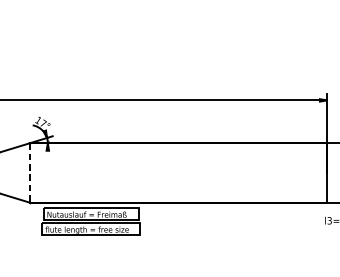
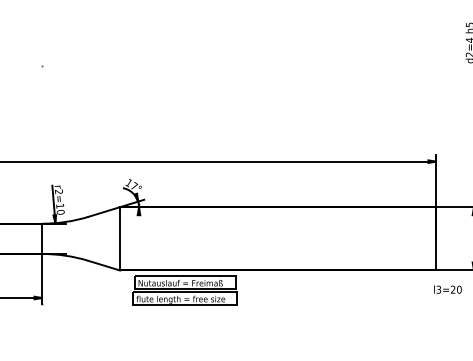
line: (29, 172) -> (119, 238), dashed -> solid

